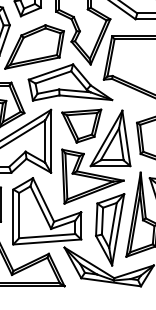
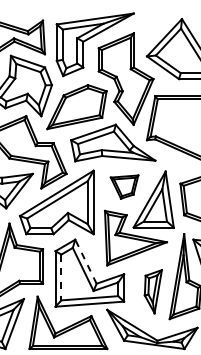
part: (81, 125) -> (124, 186), size x0.7
line: (43, 199) -> (85, 261), solid -> dashed
line: (19, 215) -> (61, 277), solid -> dashed
part: (110, 229) -> (153, 291), size x0.6

